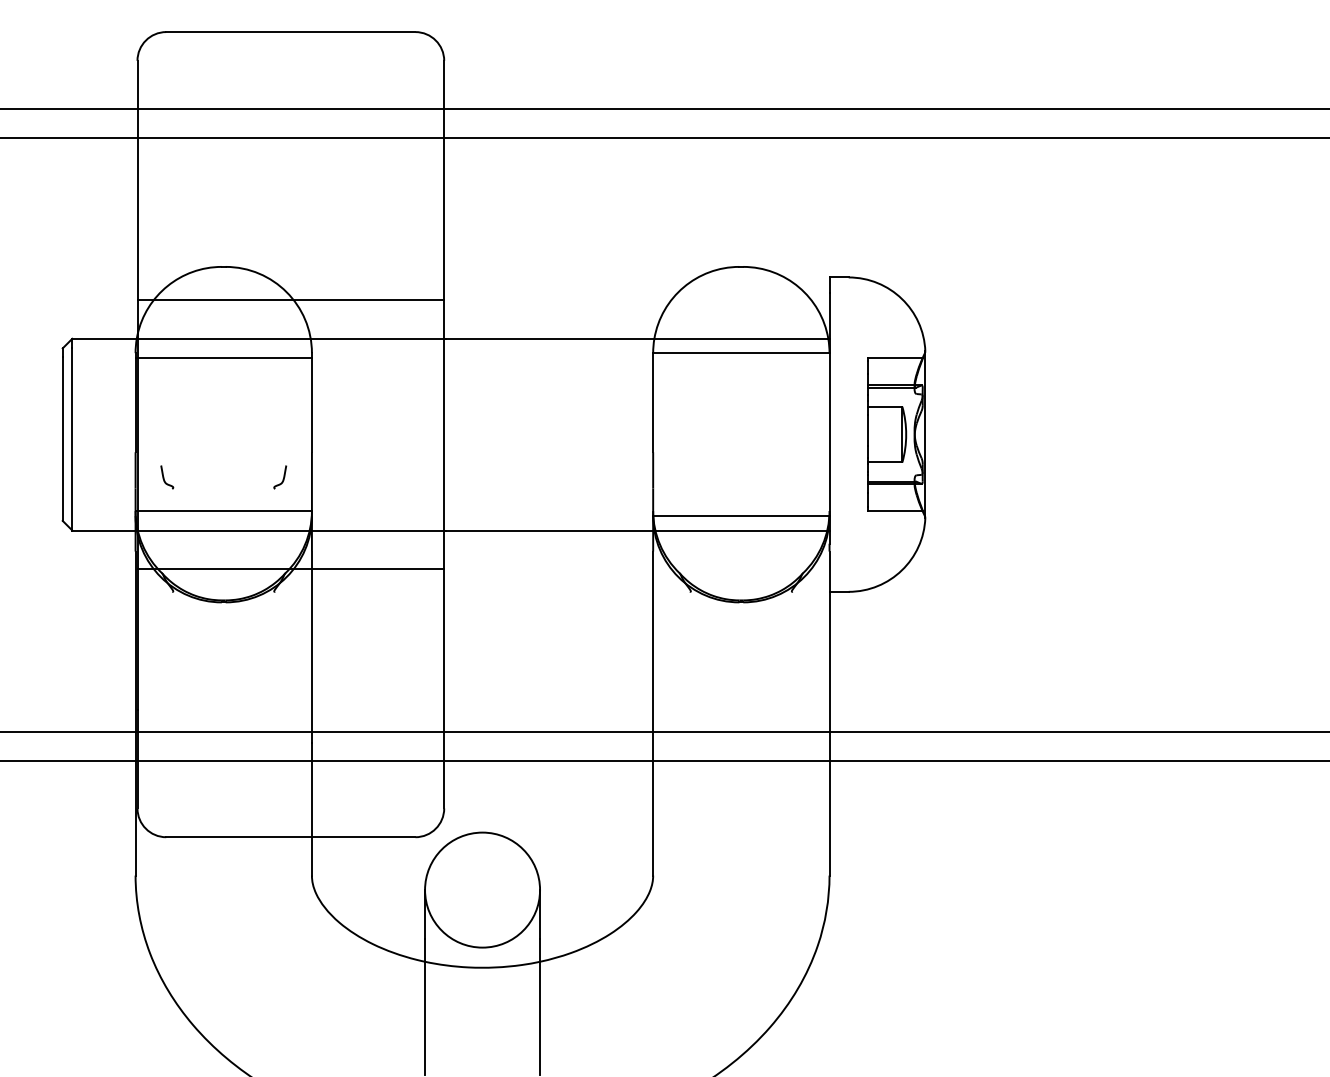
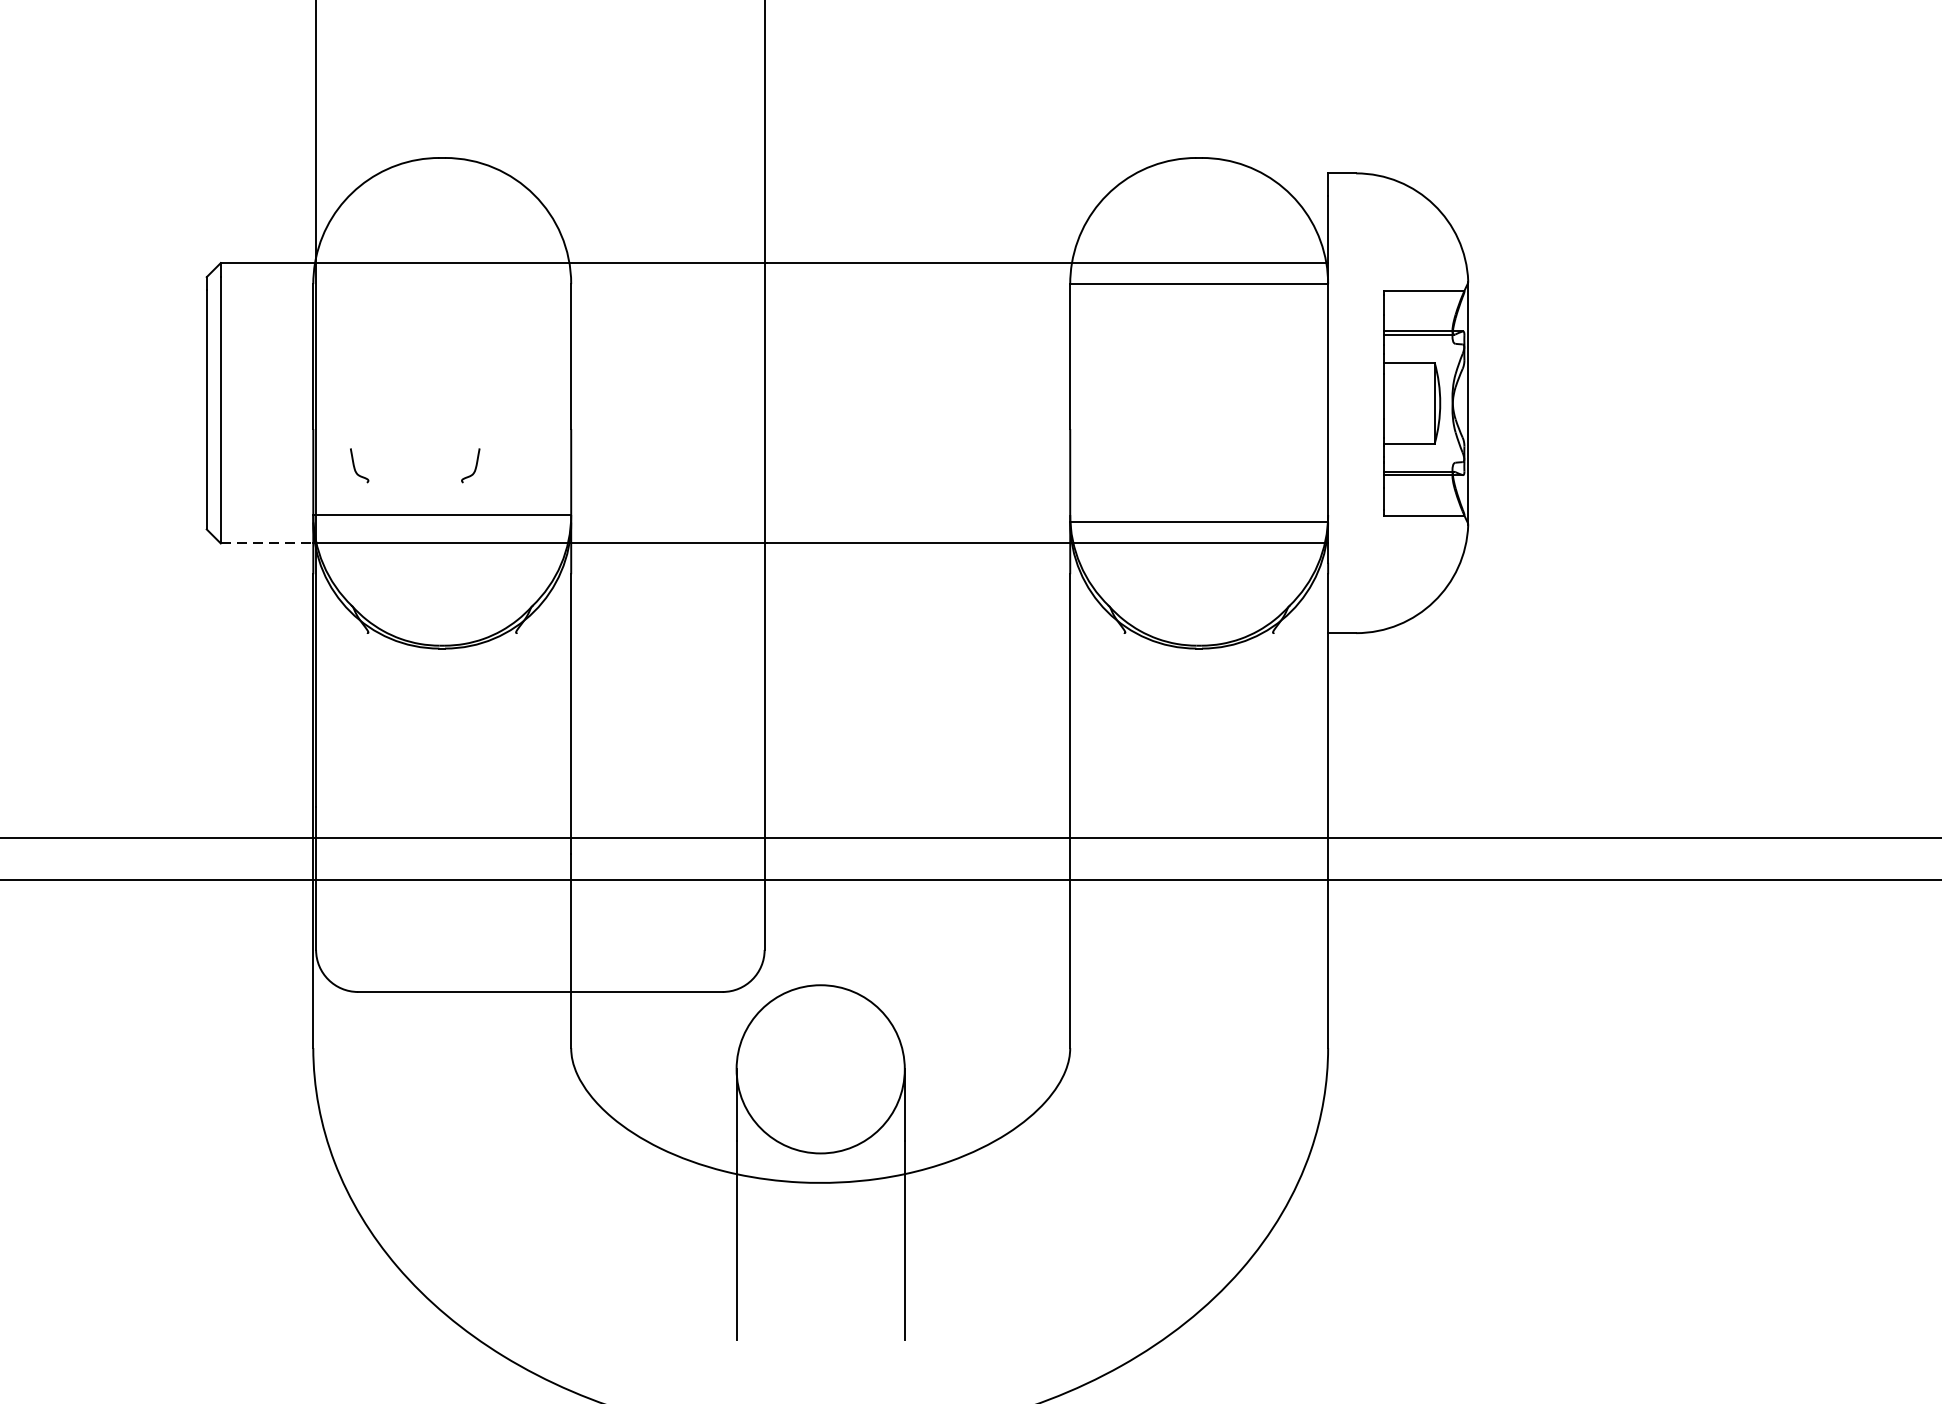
line: (290, 300) -> (539, 207), removed
line: (223, 357) -> (441, 290), removed
curve: (282, 479) -> (474, 468), moved
line: (103, 530) -> (266, 543), solid -> dashed
line: (290, 568) -> (539, 599), removed

